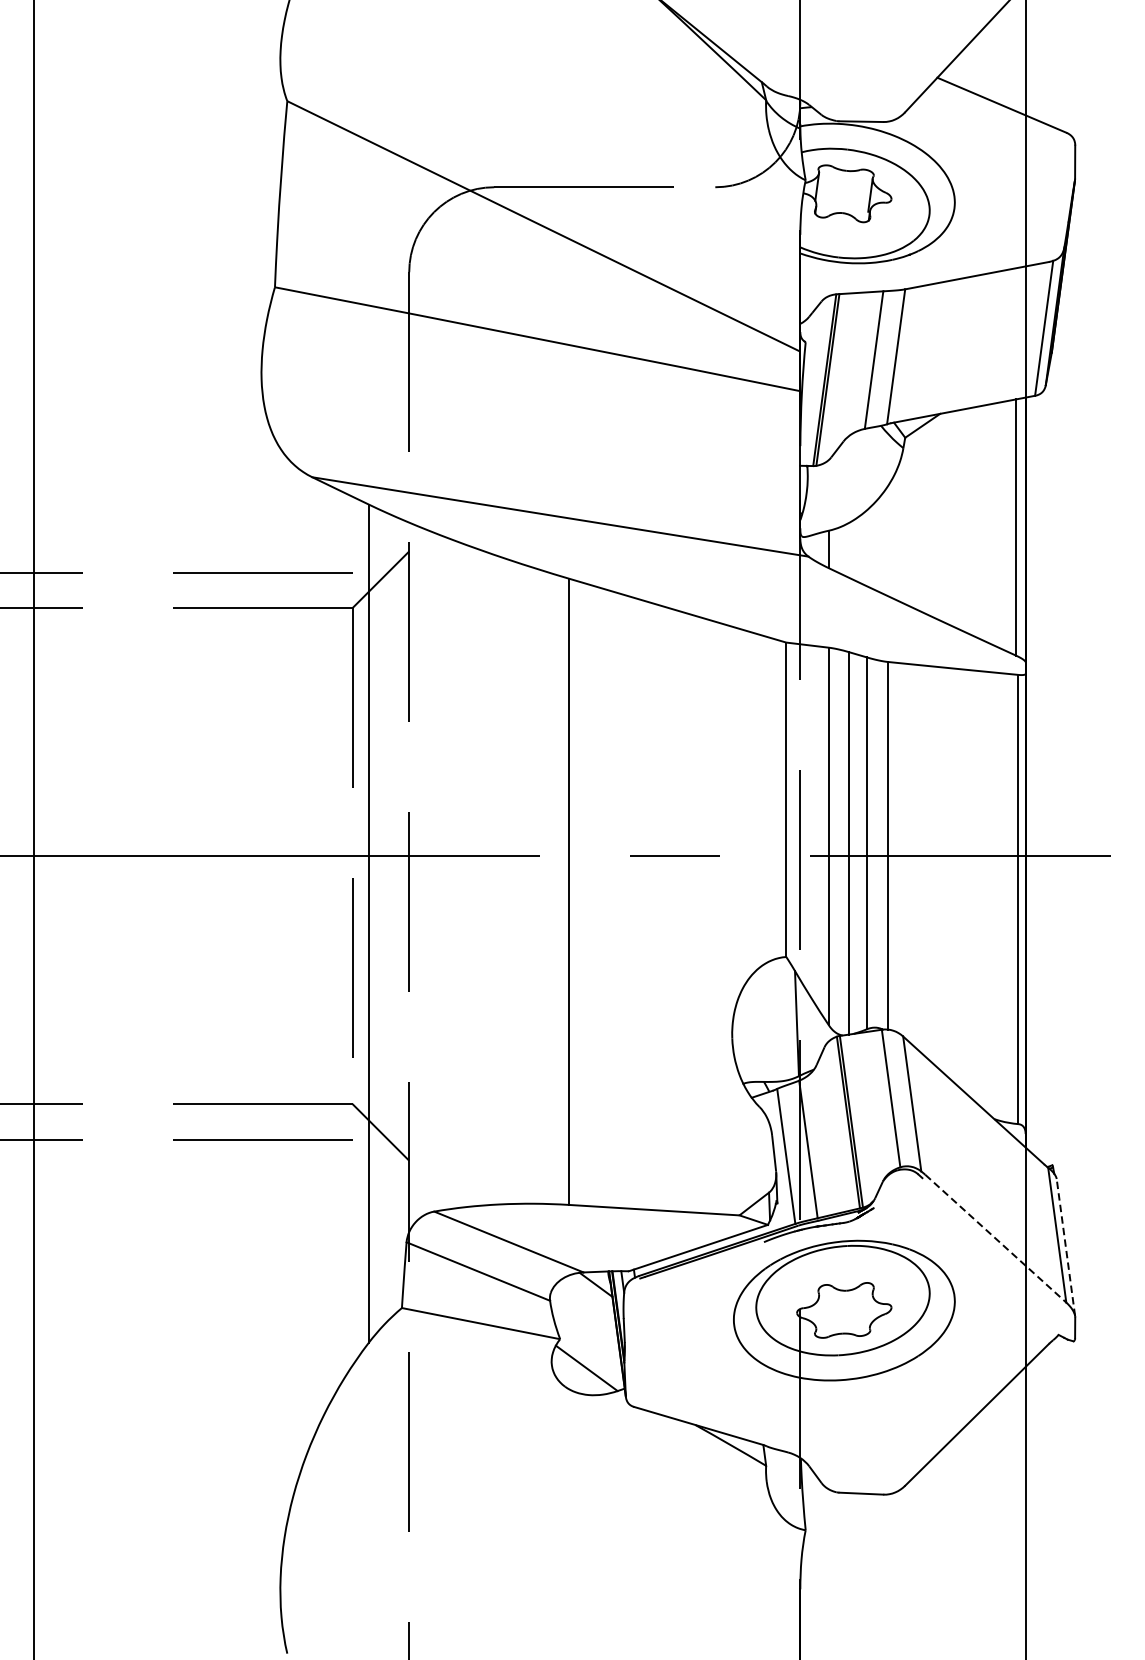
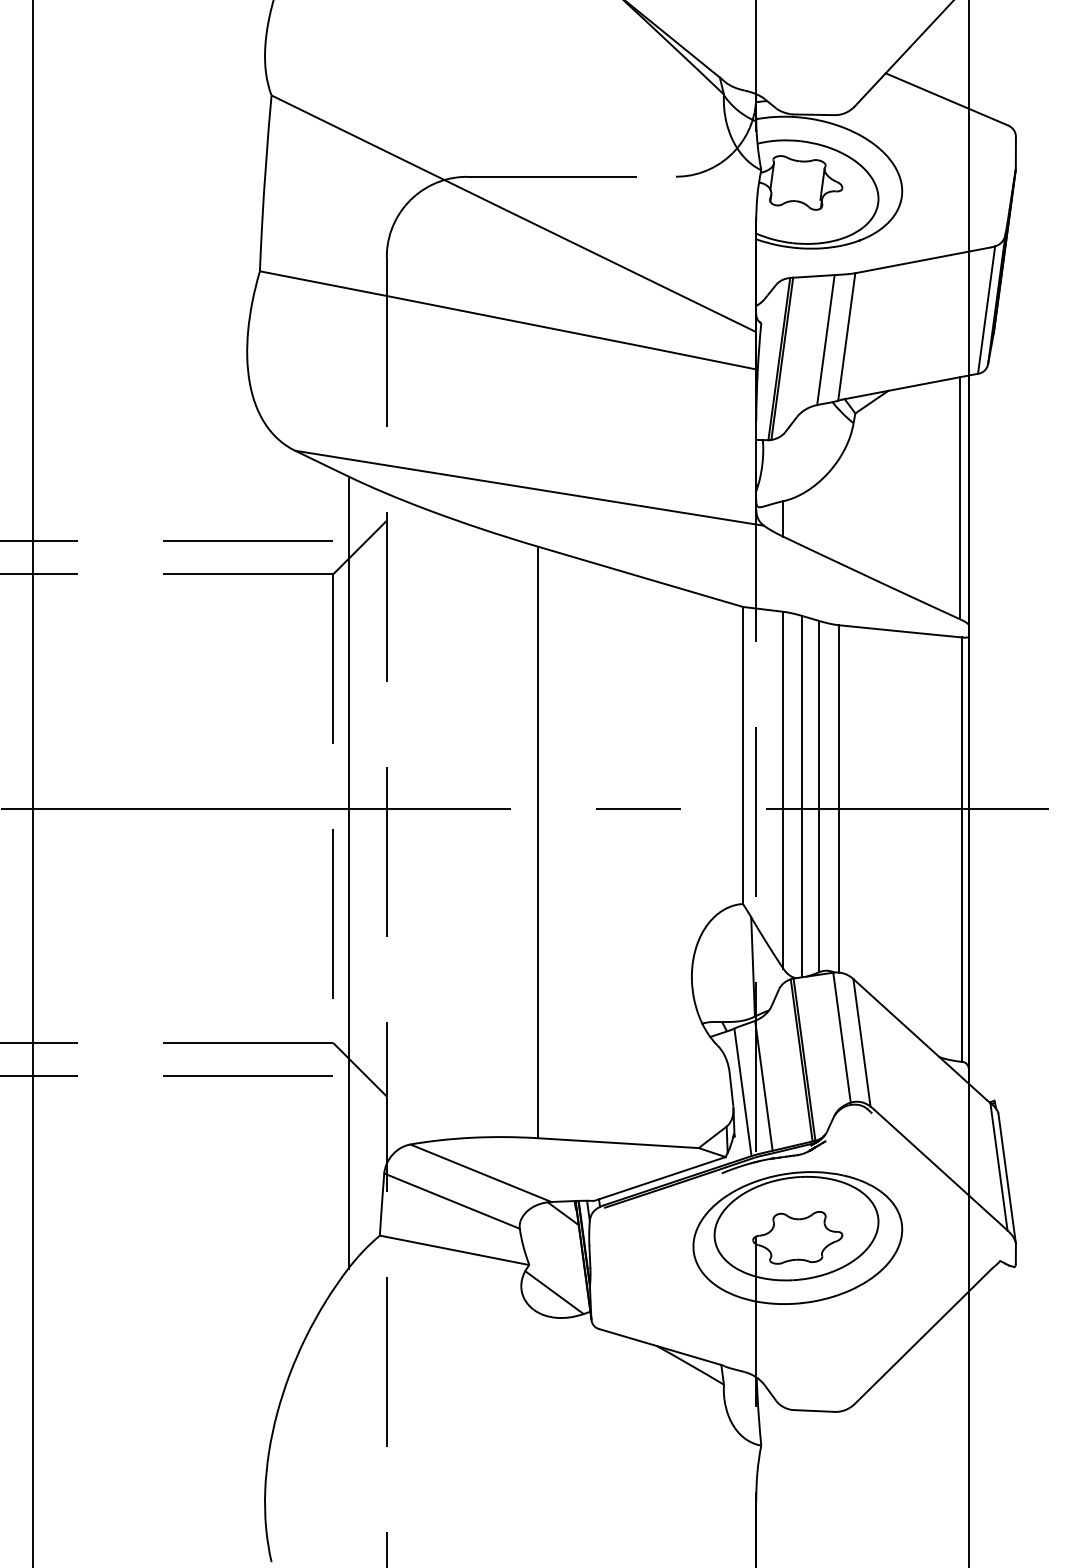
line: (995, 1239) -> (940, 1170), dashed -> solid
line: (1066, 1246) -> (1007, 1177), dashed -> solid

